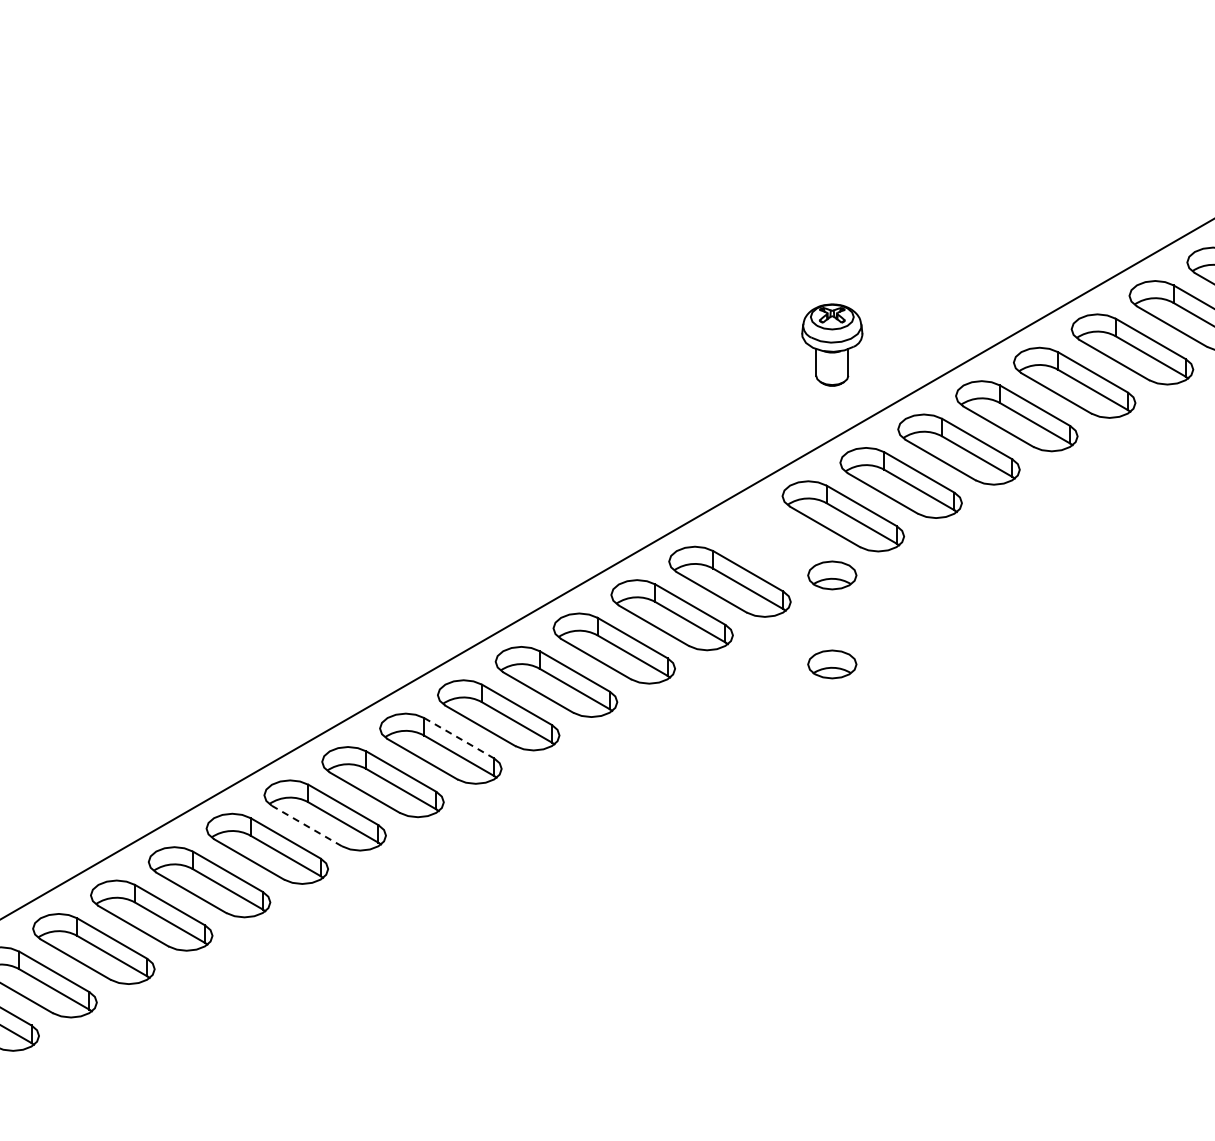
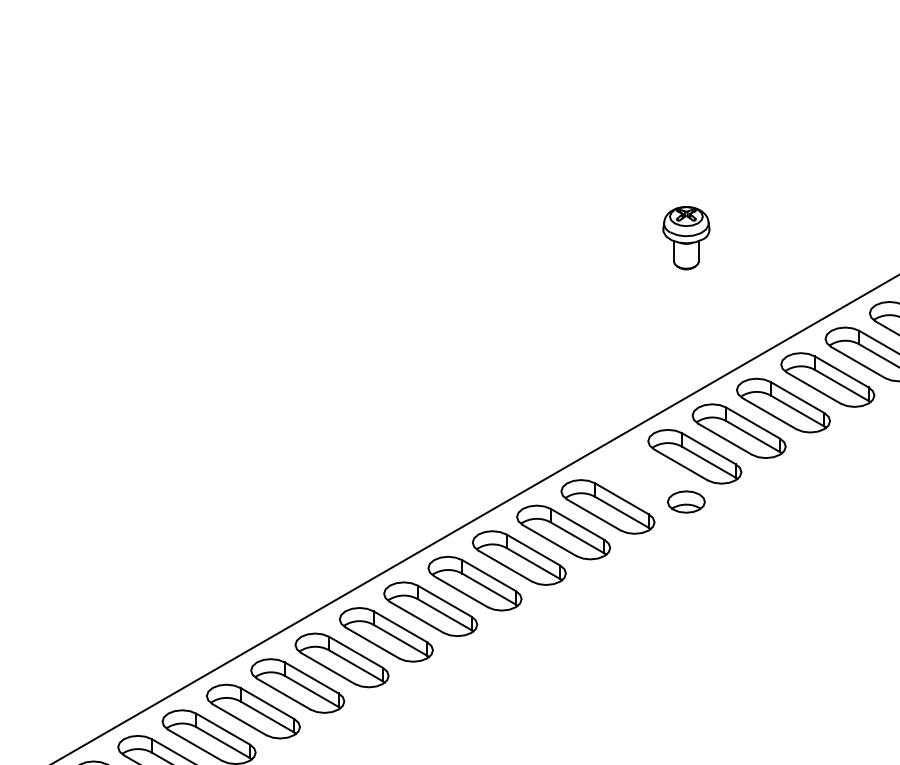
part: (832, 344) -> (686, 237), moved
part: (832, 664) -> (686, 570), removed
line: (459, 738) -> (400, 627), dashed -> solid
line: (306, 825) -> (283, 693), dashed -> solid

